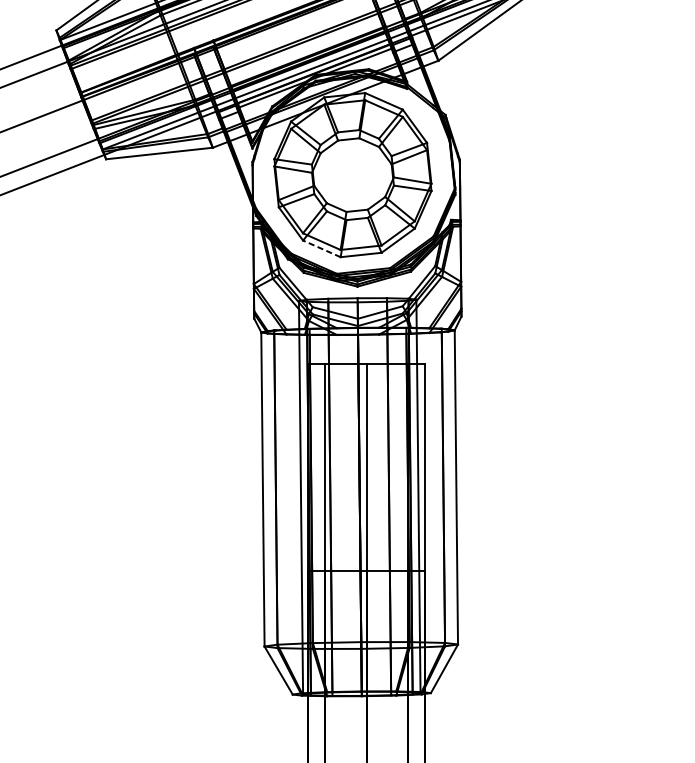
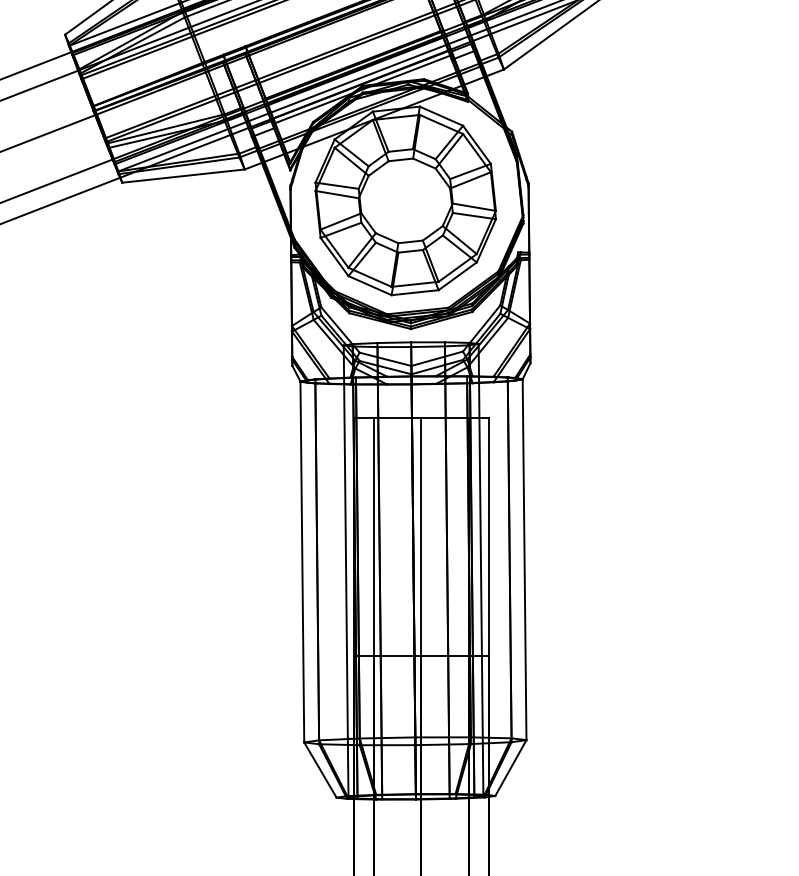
line: (322, 248) -> (370, 285), dashed -> solid

